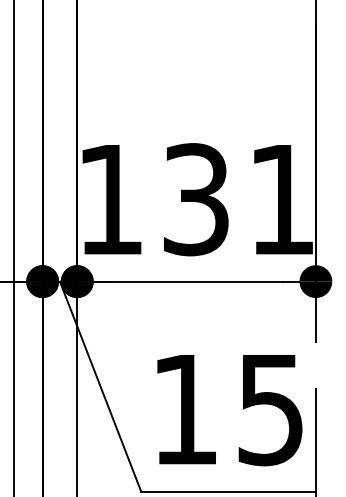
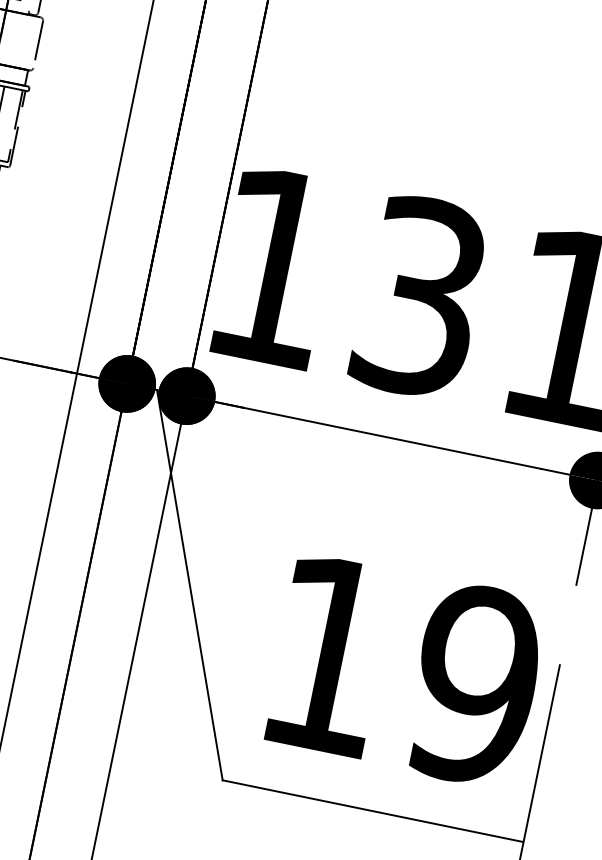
text: (270, 409) -> (474, 684), 15 -> 19

